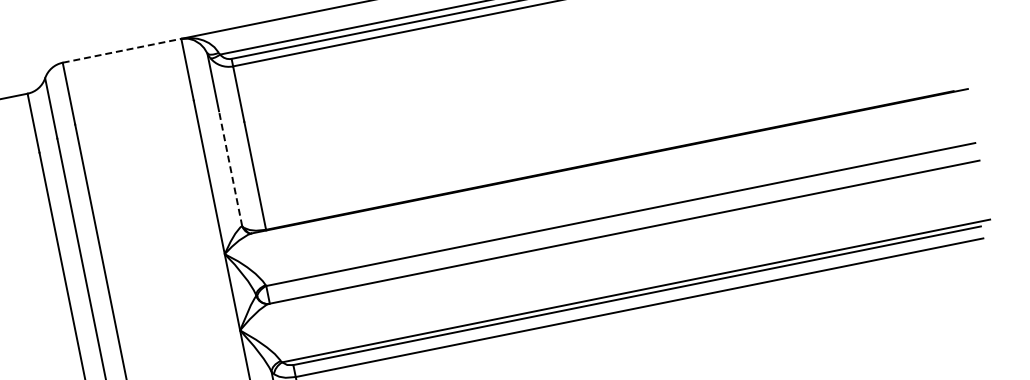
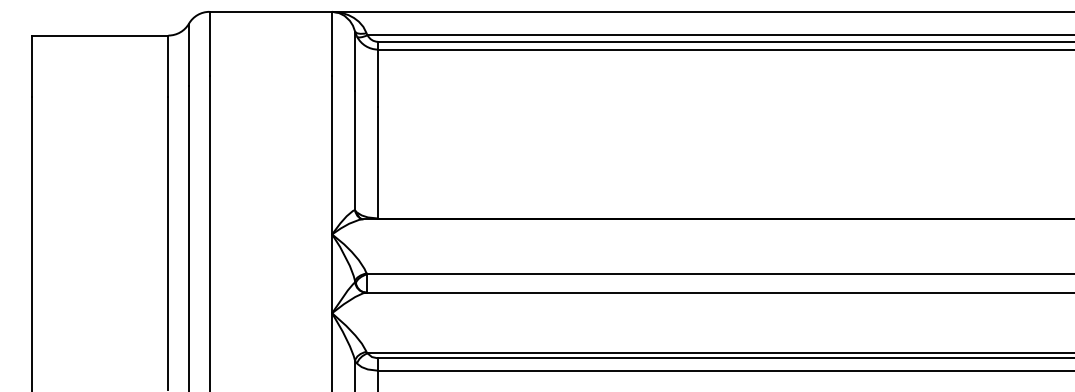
line: (122, 50) -> (271, 11), dashed -> solid
line: (230, 168) -> (355, 150), dashed -> solid

